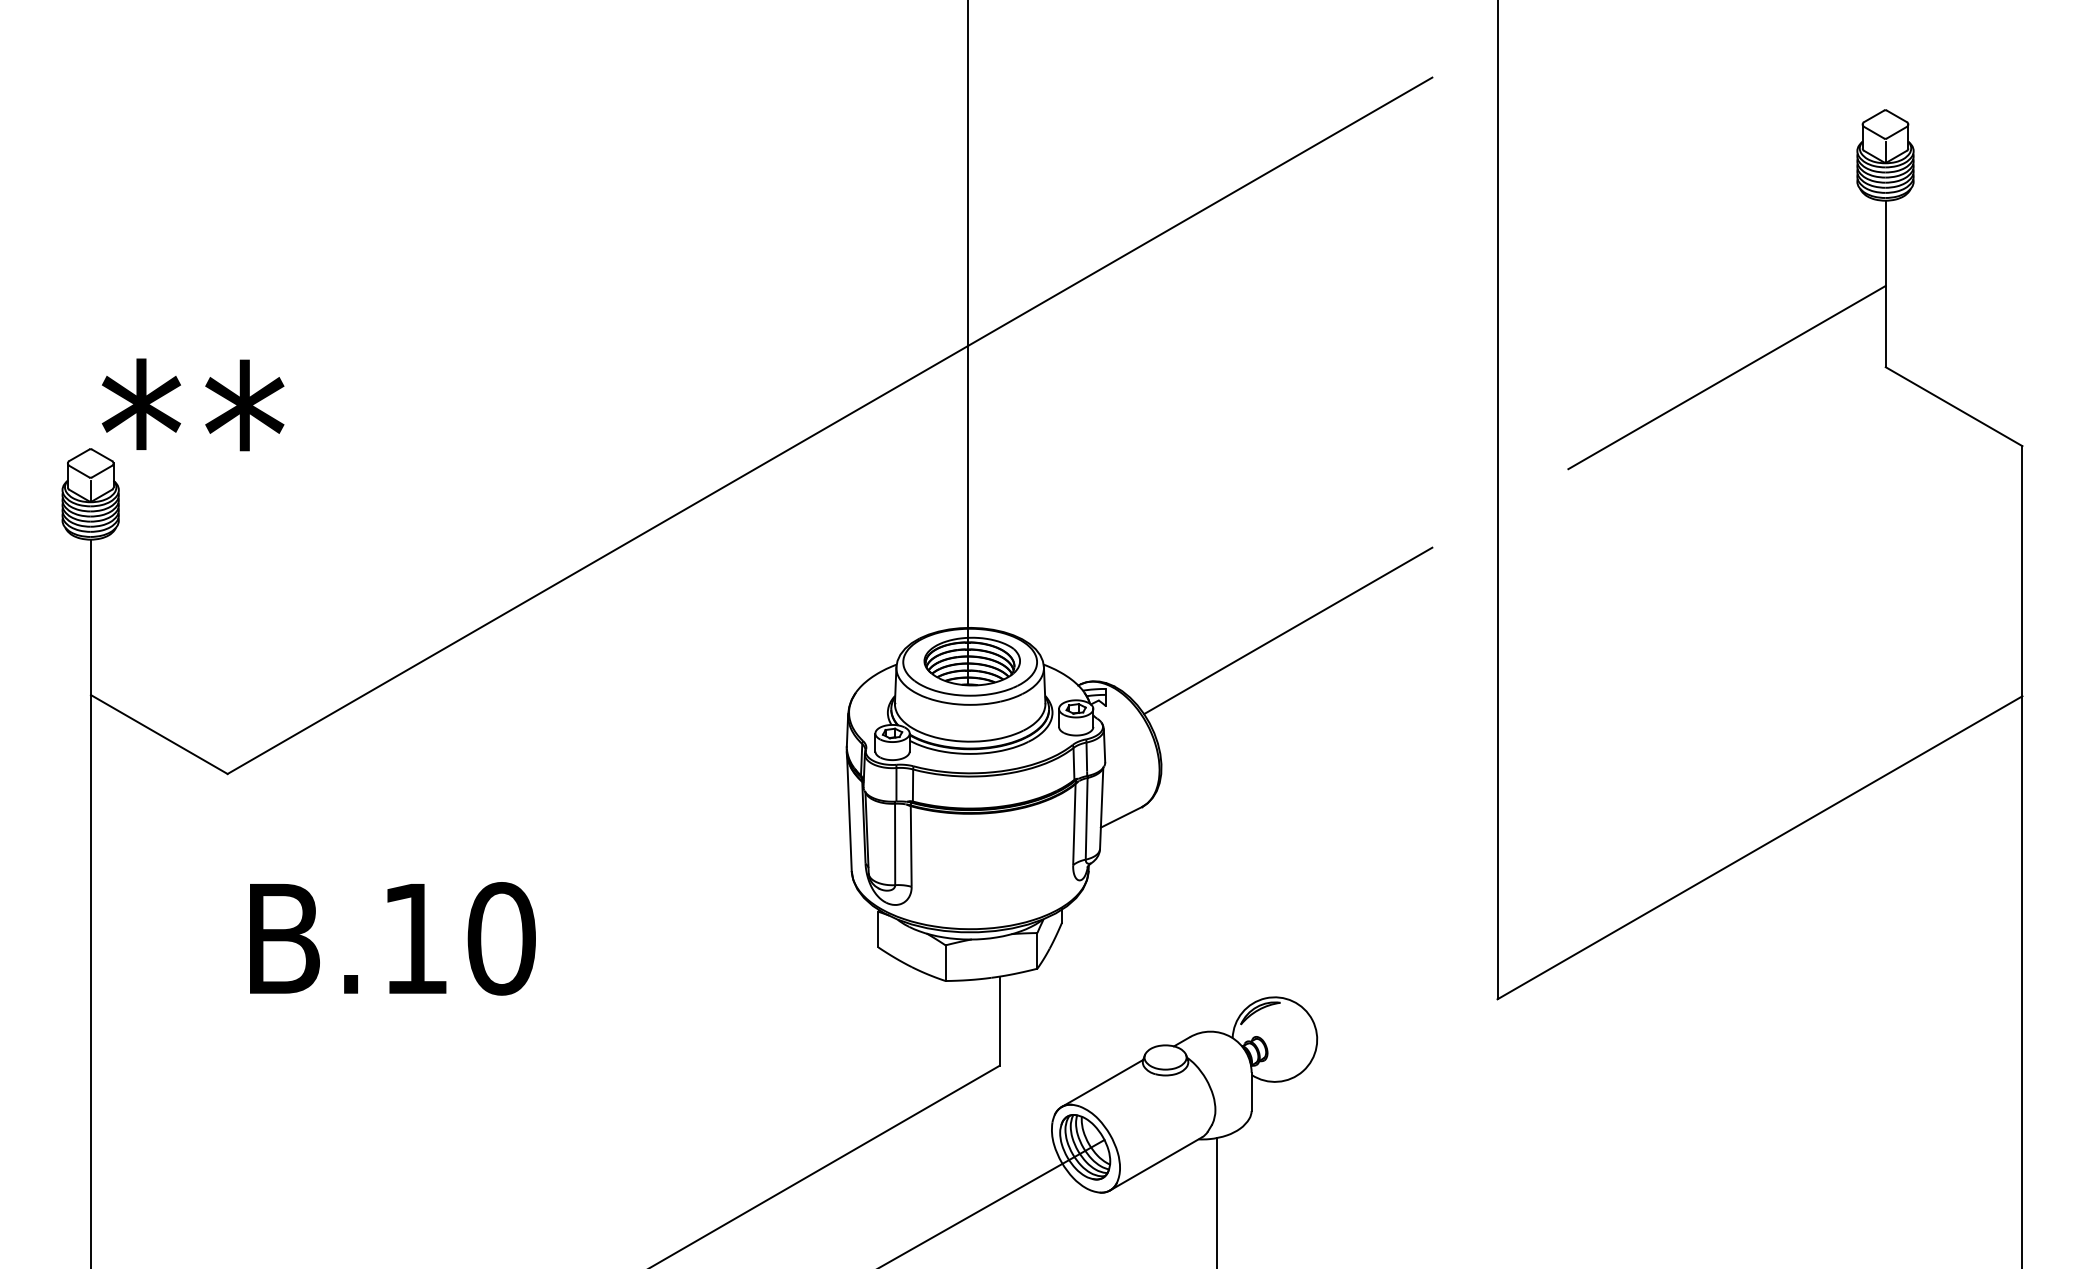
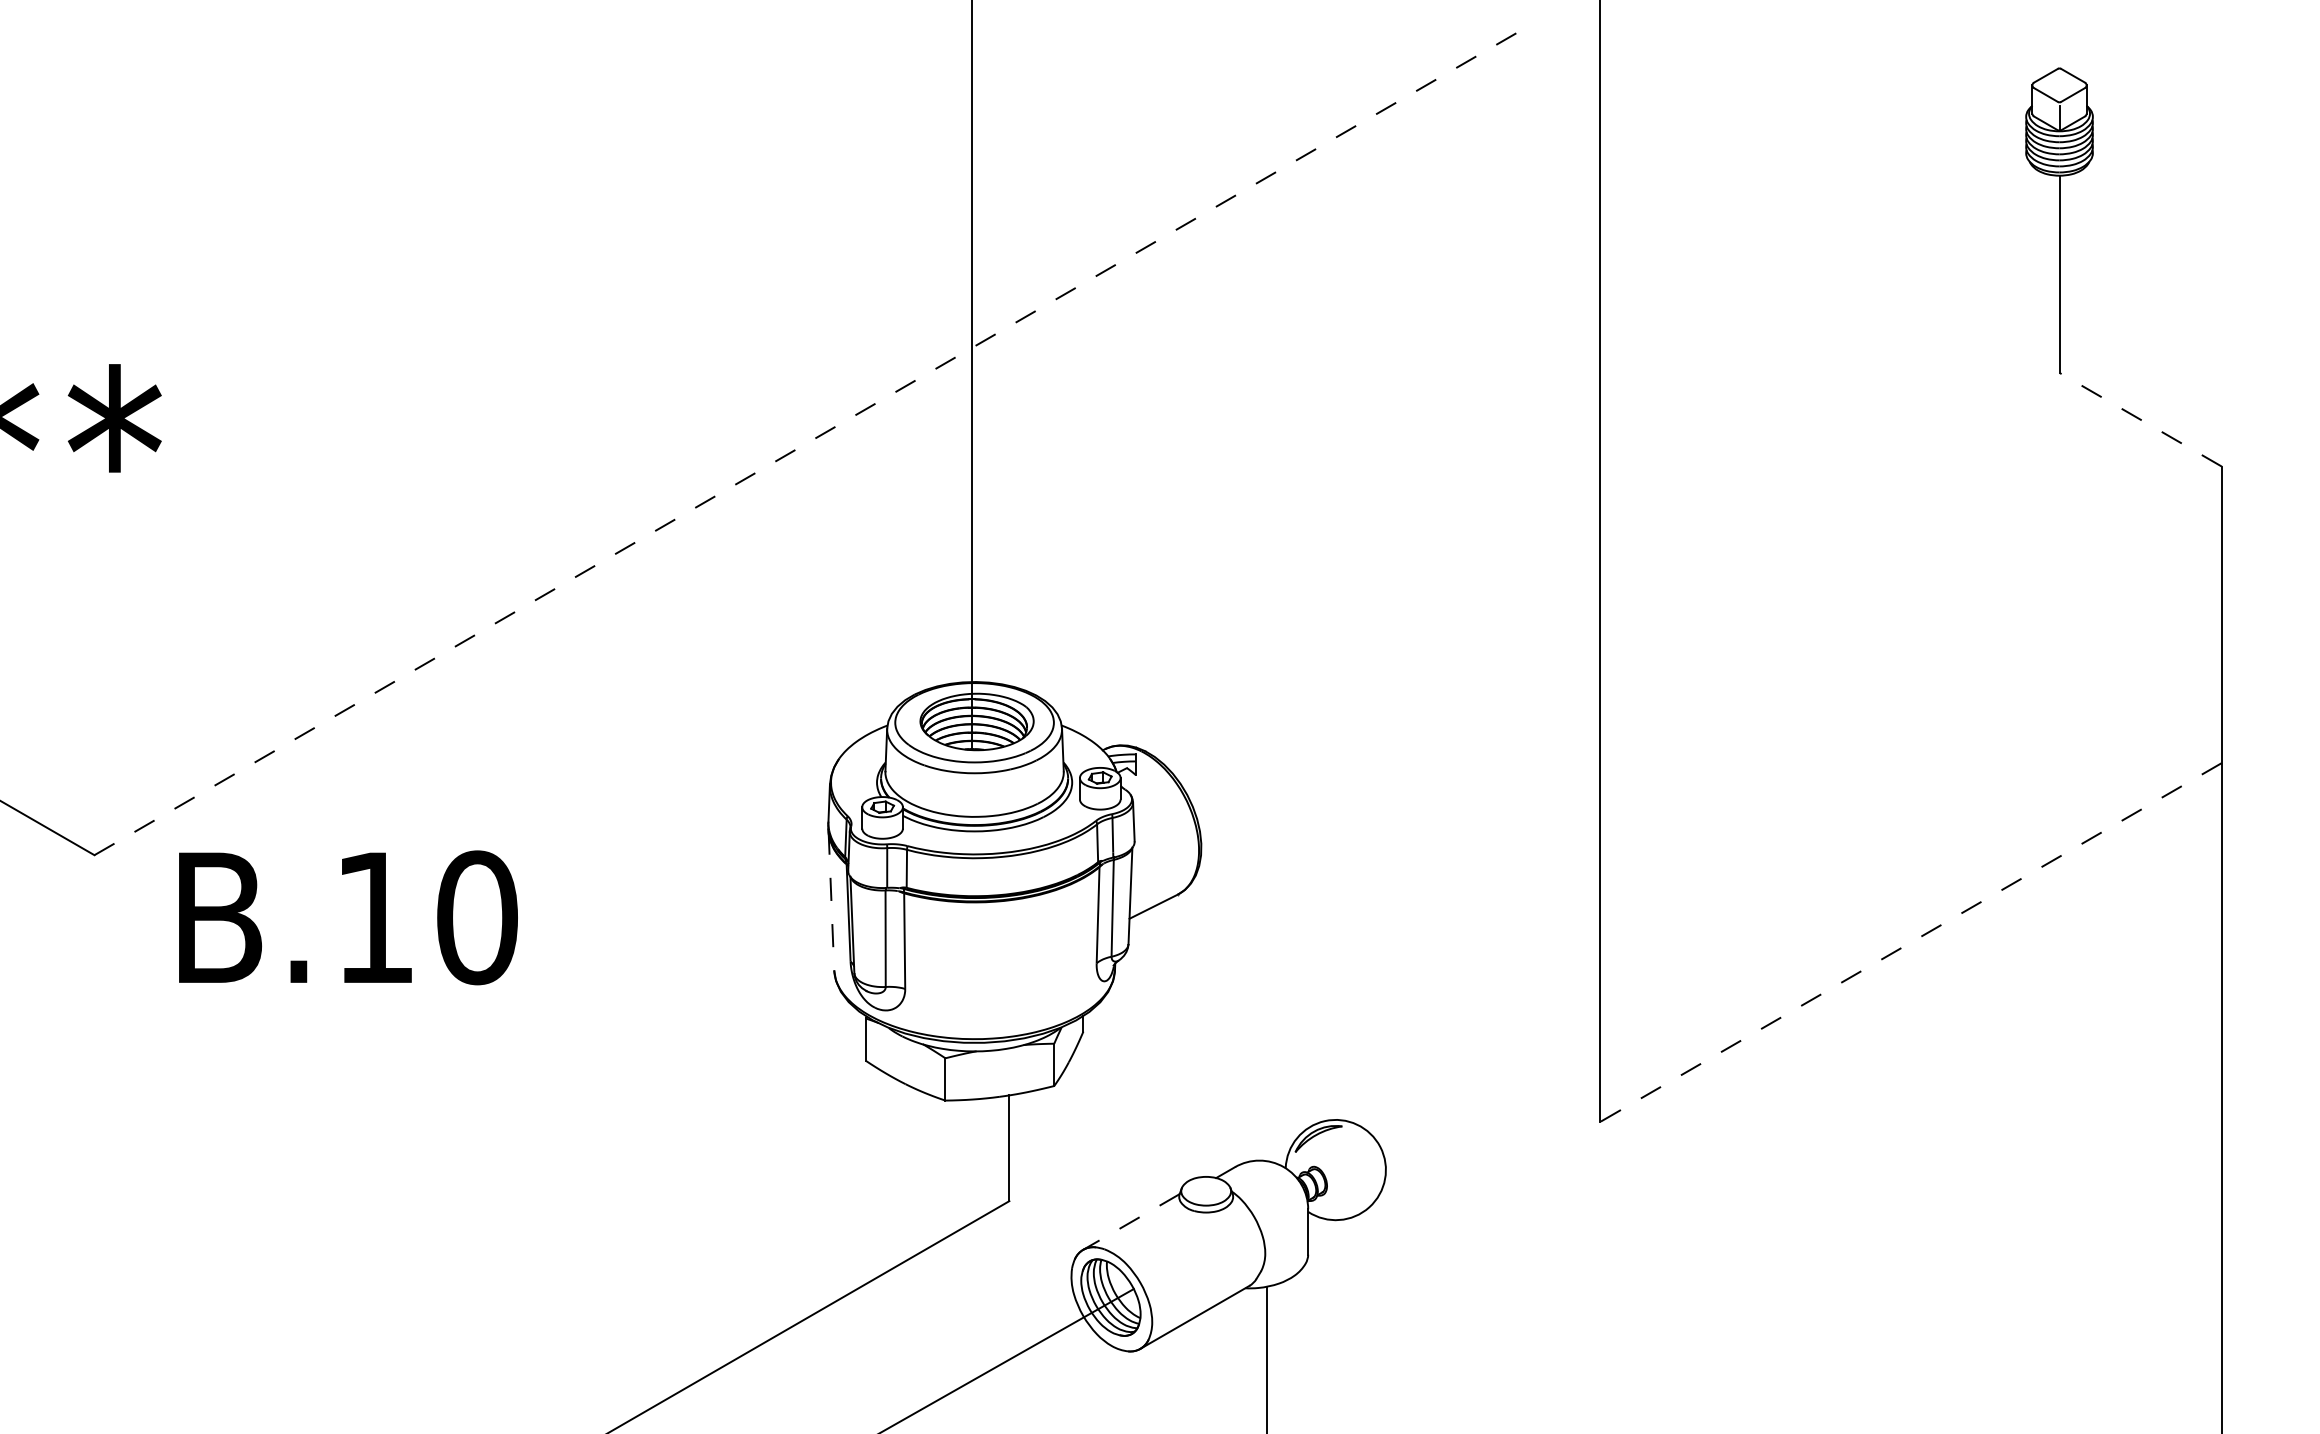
line: (1726, 377) -> (1871, 385), removed
line: (1954, 406) -> (2141, 419), solid -> dashed
line: (829, 425) -> (807, 442), solid -> dashed
line: (1288, 630) -> (1351, 685), removed
line: (849, 812) -> (831, 900), solid -> dashed
line: (1759, 848) -> (1910, 943), solid -> dashed
text: (392, 938) -> (347, 917), moved
line: (1102, 1083) -> (1131, 1222), solid -> dashed

